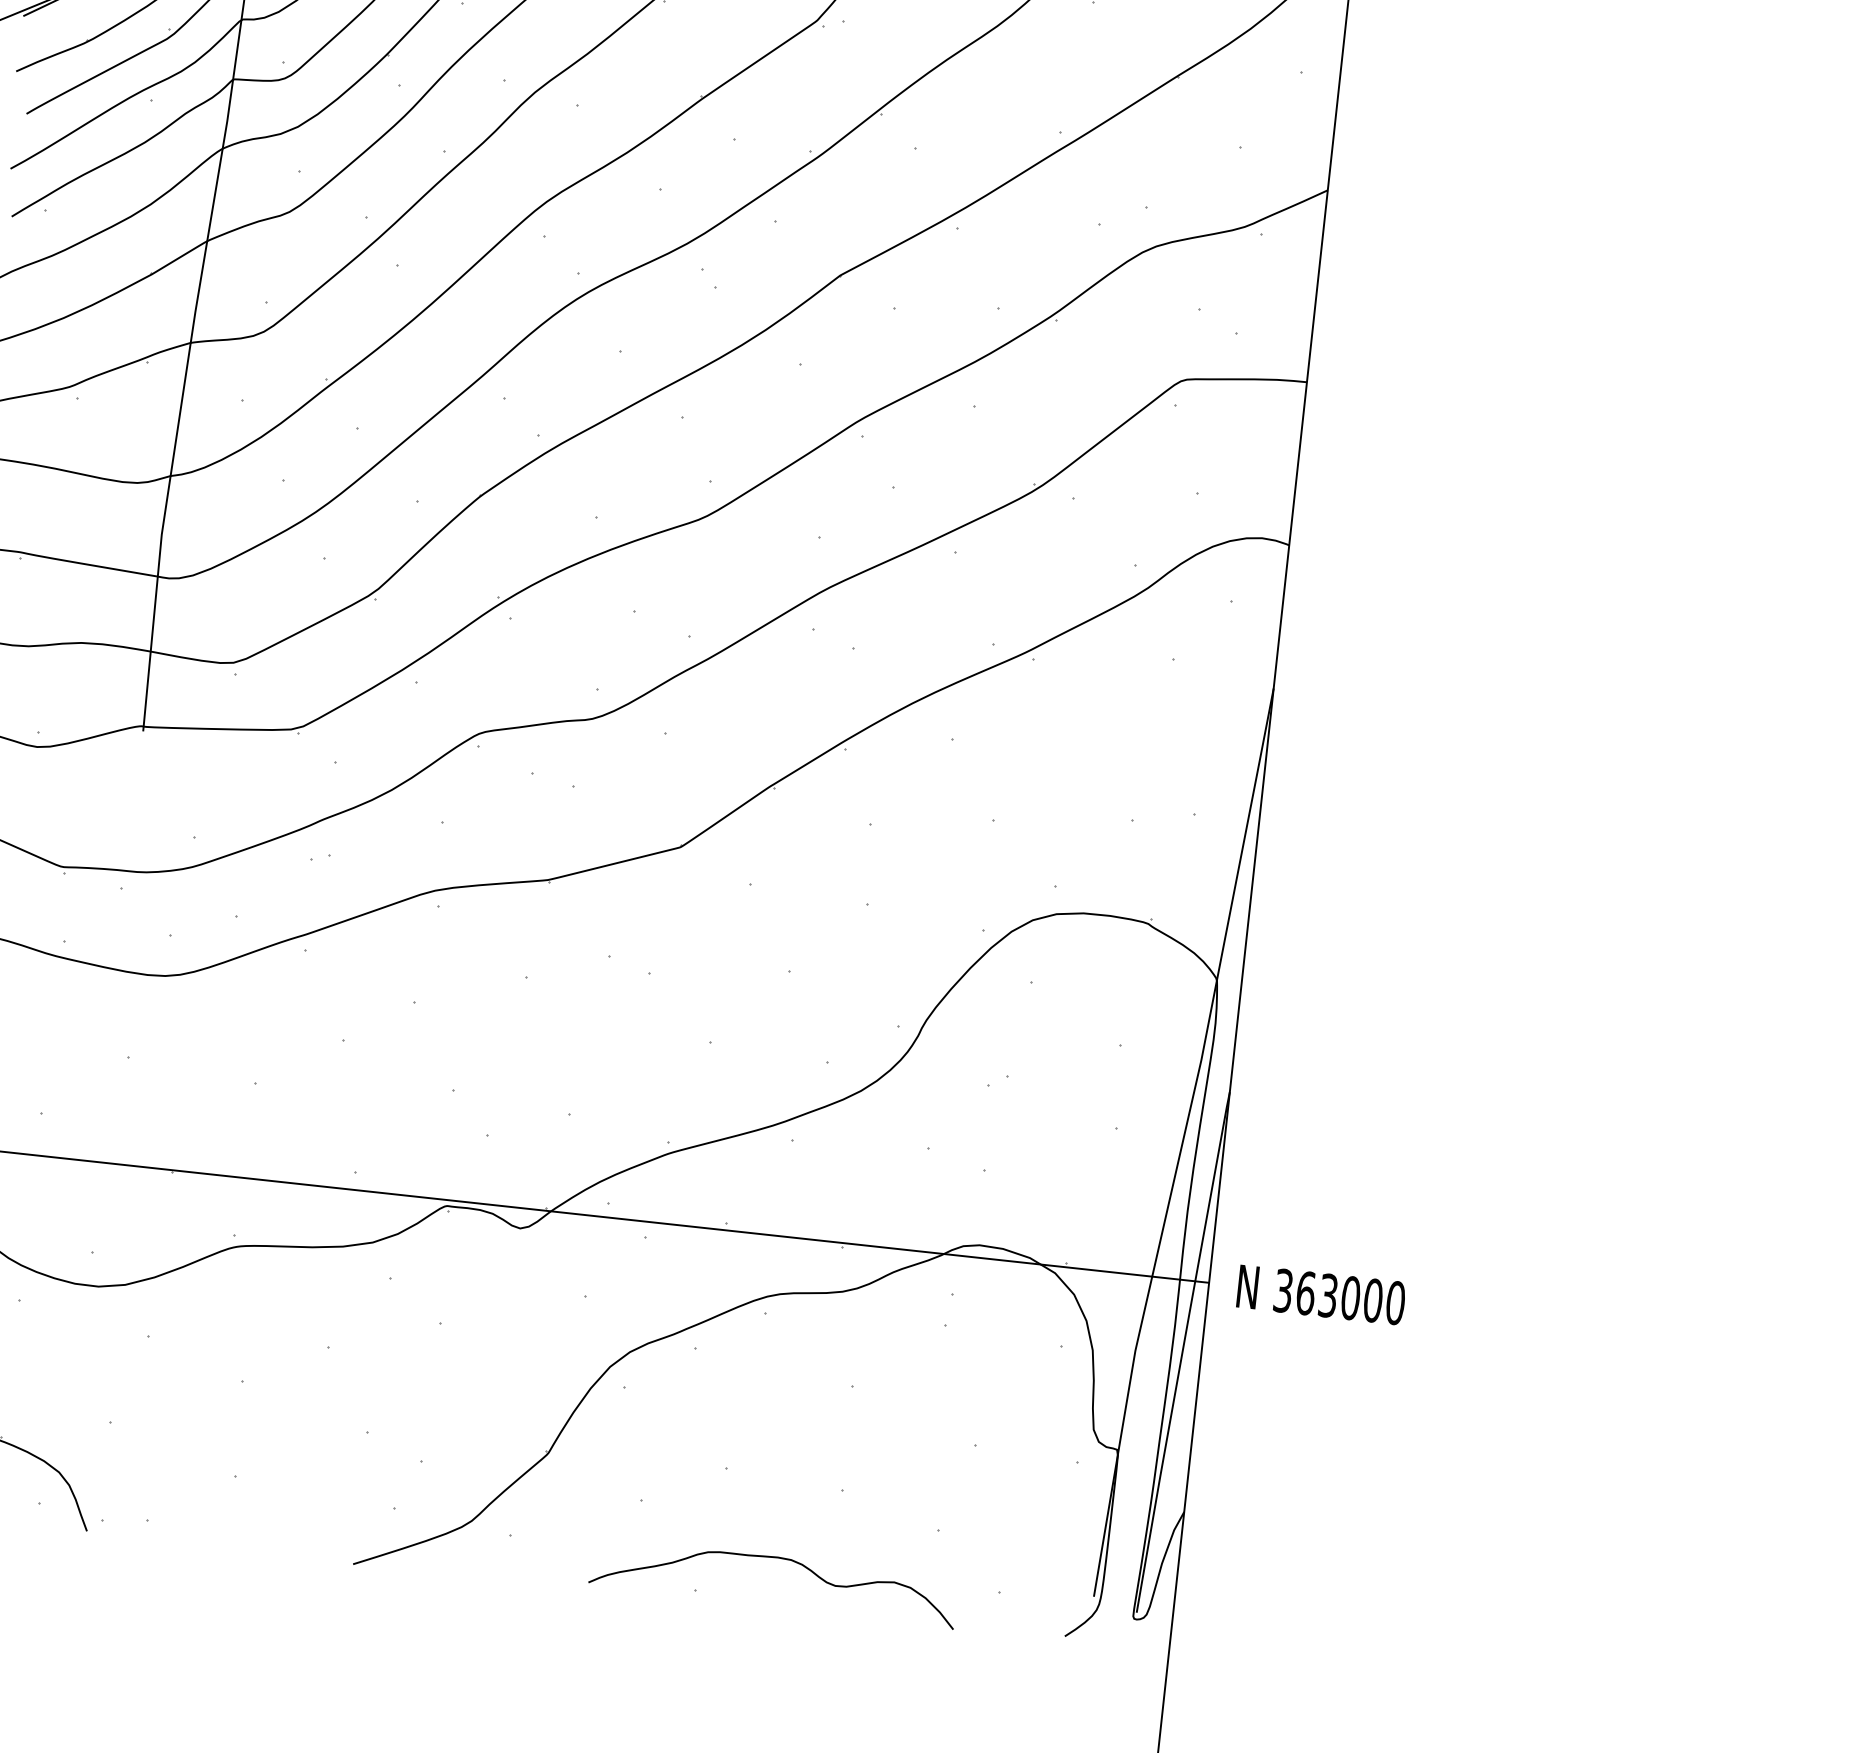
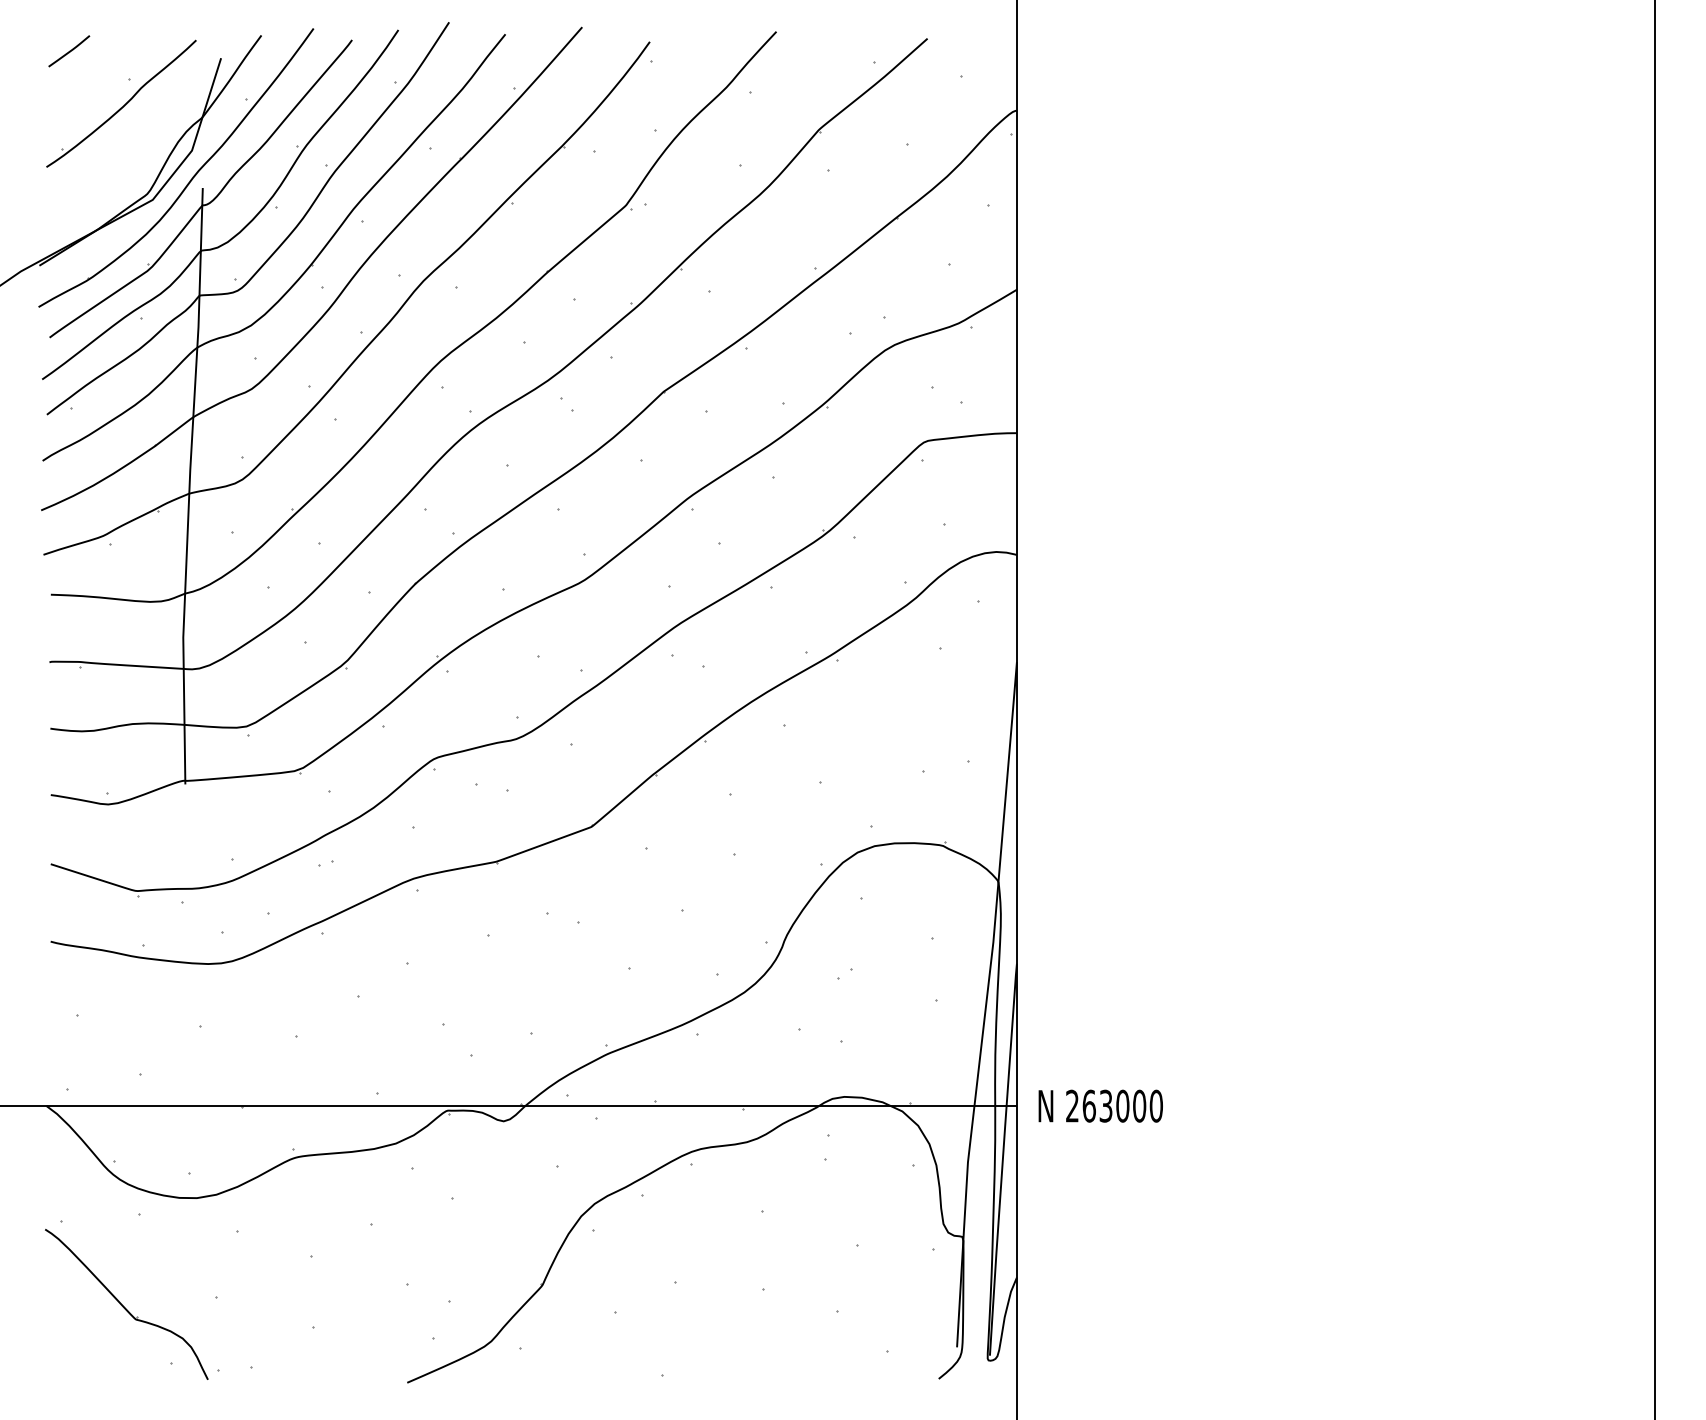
text: (1283, 1291) -> (1072, 1106), 363000 -> 263000
curve: (776, 1558) -> (719, 1344), removed

